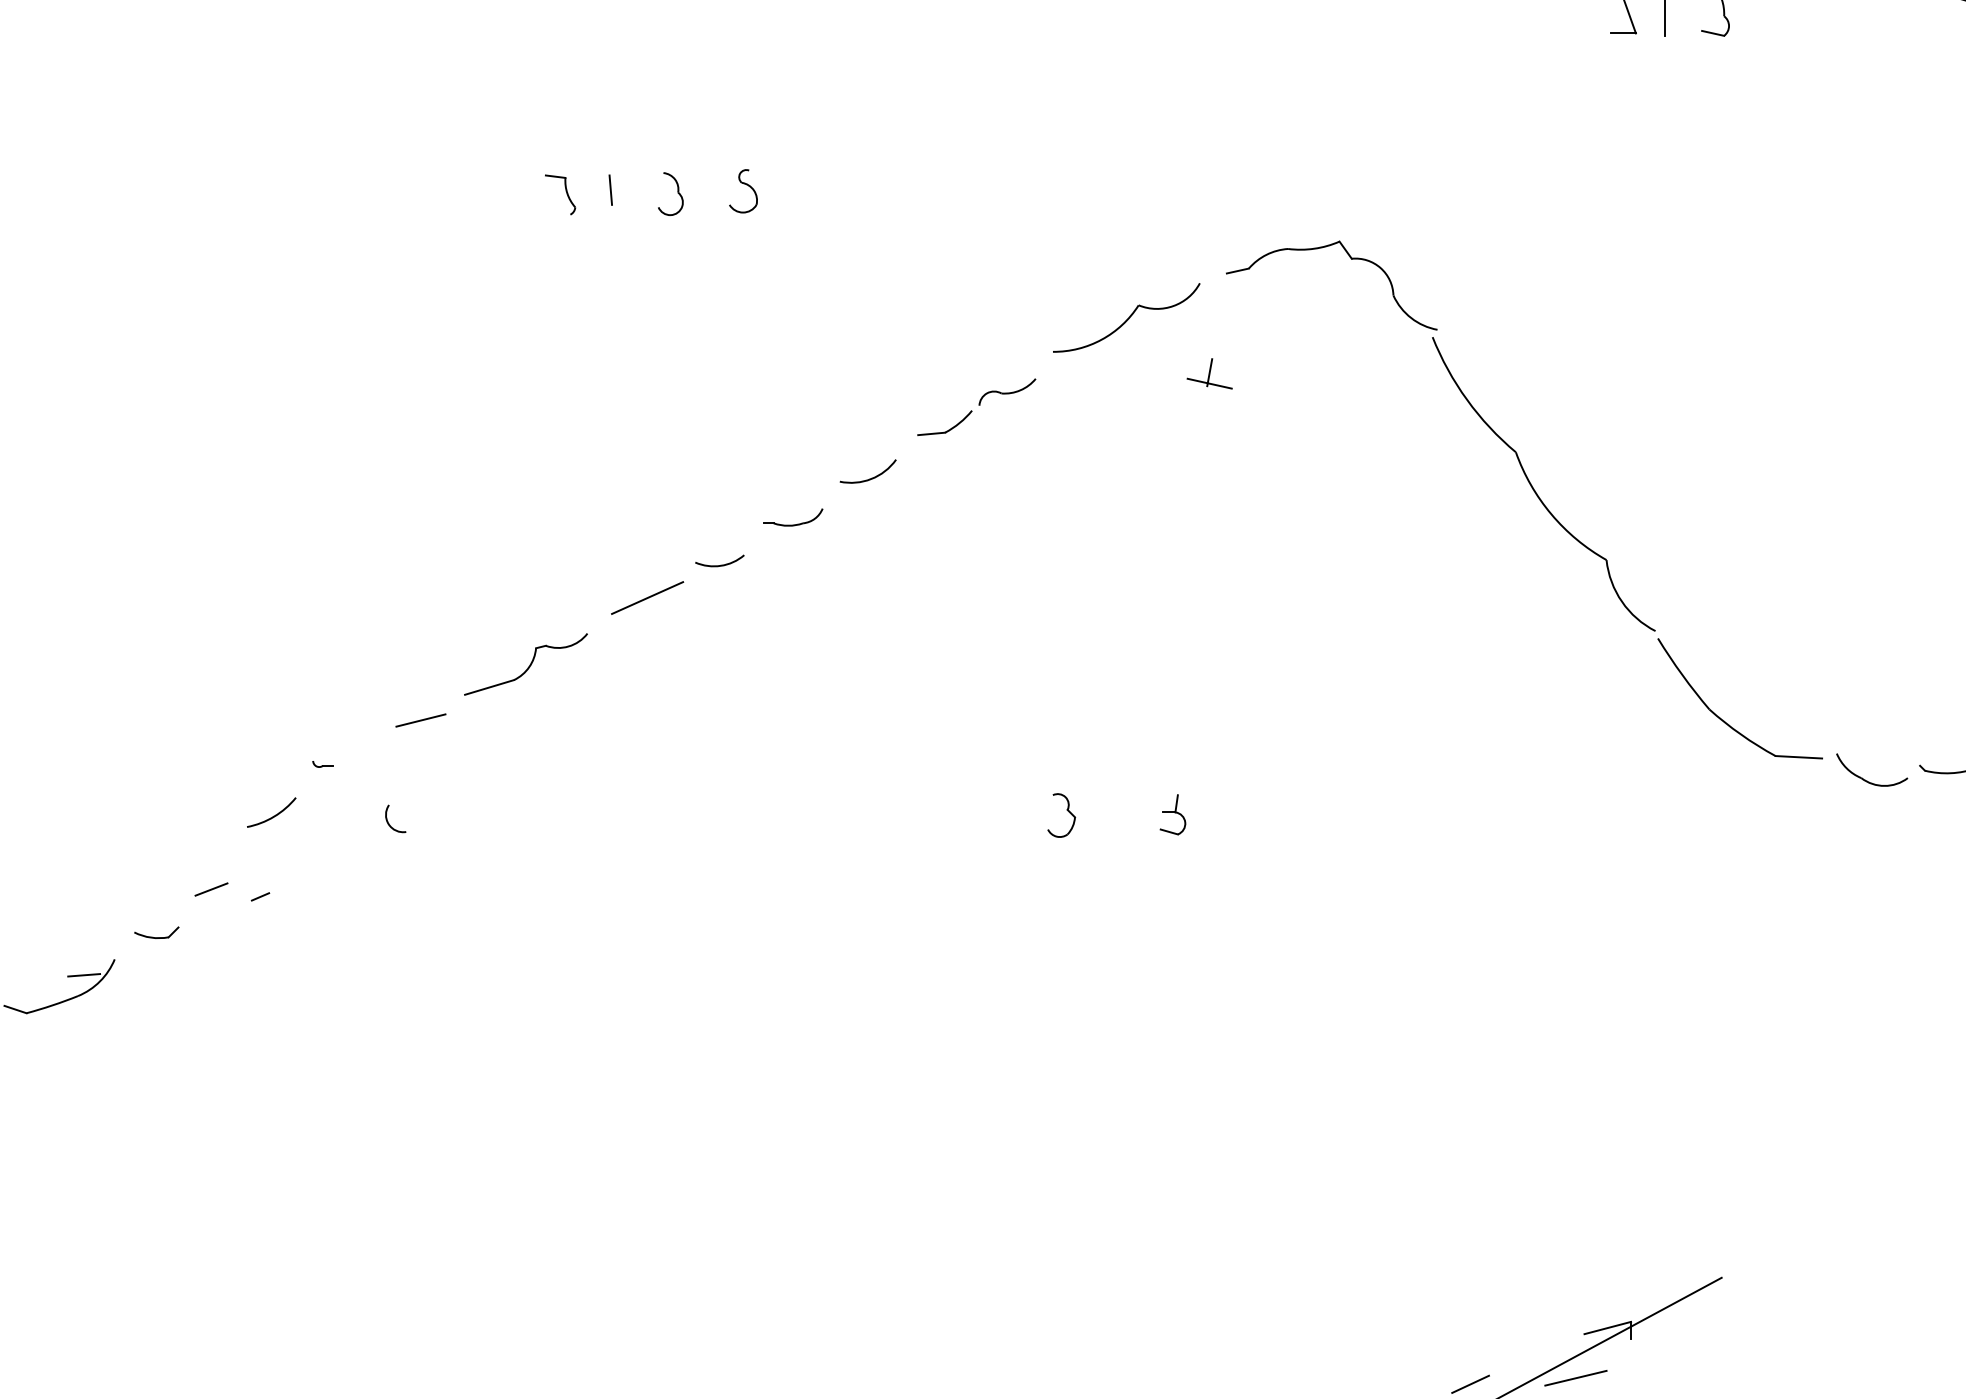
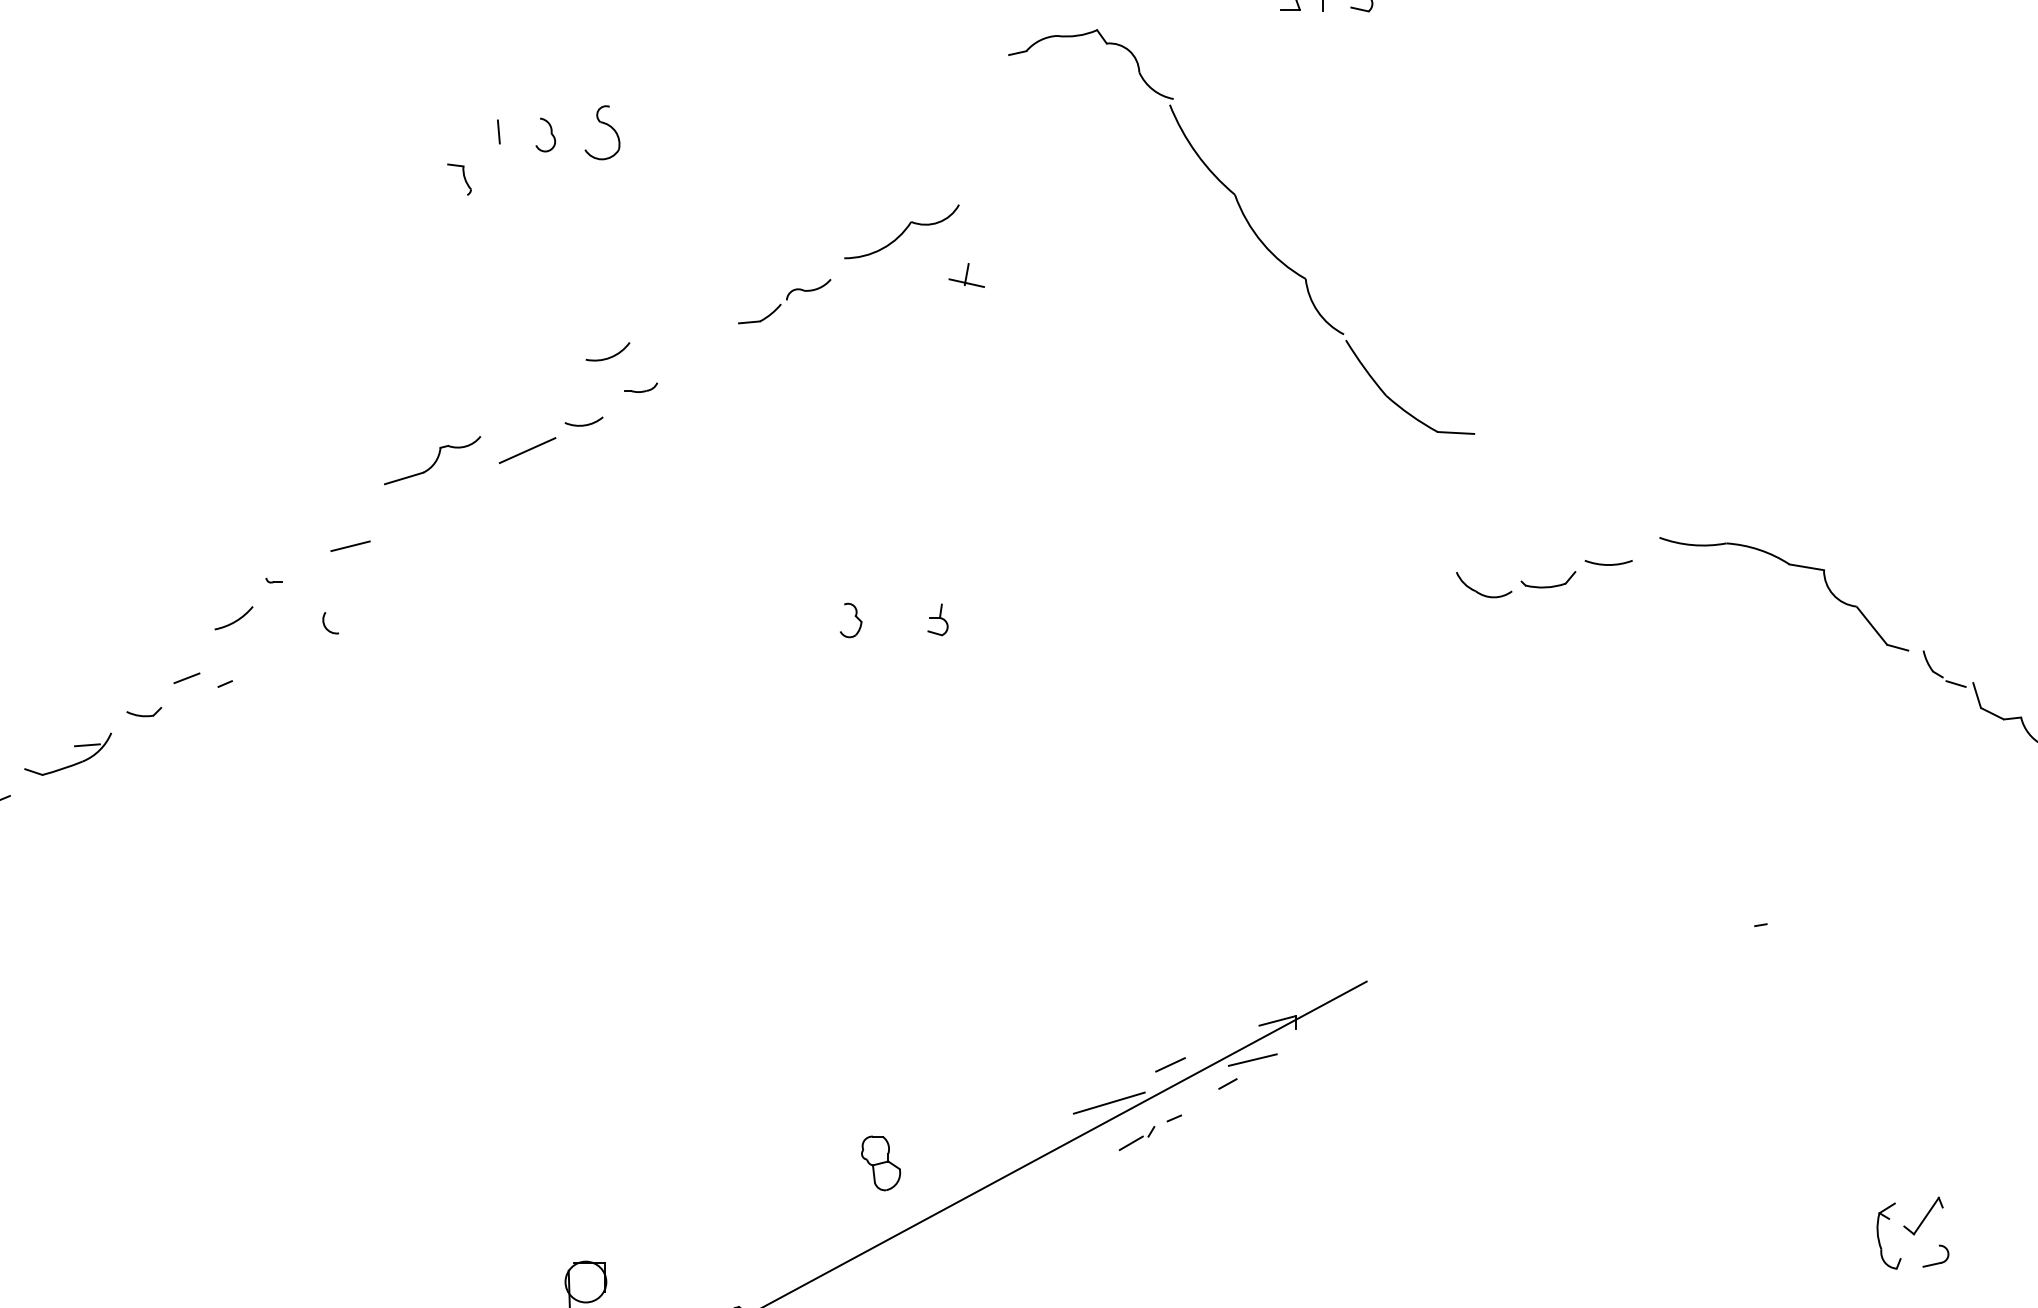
part: (743, 190) -> (602, 132), size x1.6
part: (560, 194) -> (459, 179), moved
arc: (870, 477) -> (609, 356), moved
part: (1534, 494) -> (1249, 227), moved
part: (792, 517) -> (640, 387), size x0.7
part: (525, 664) -> (432, 460), moved

